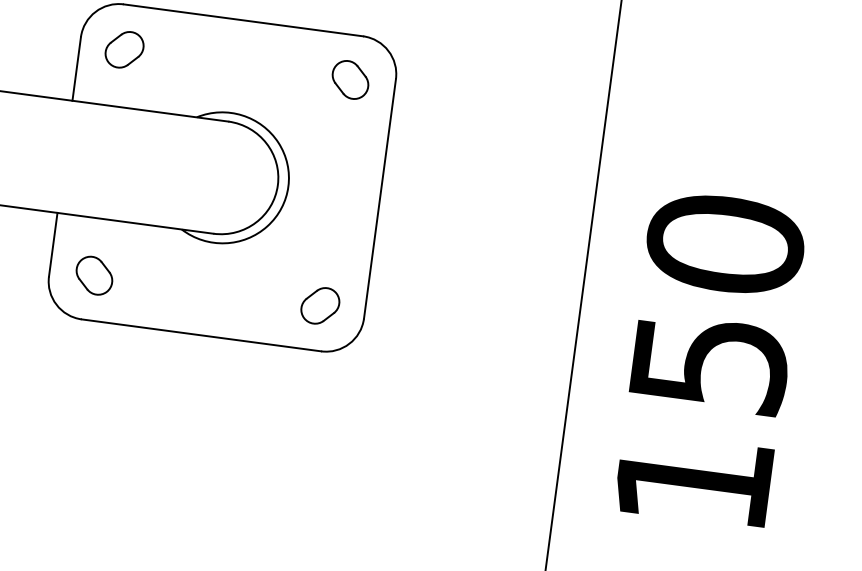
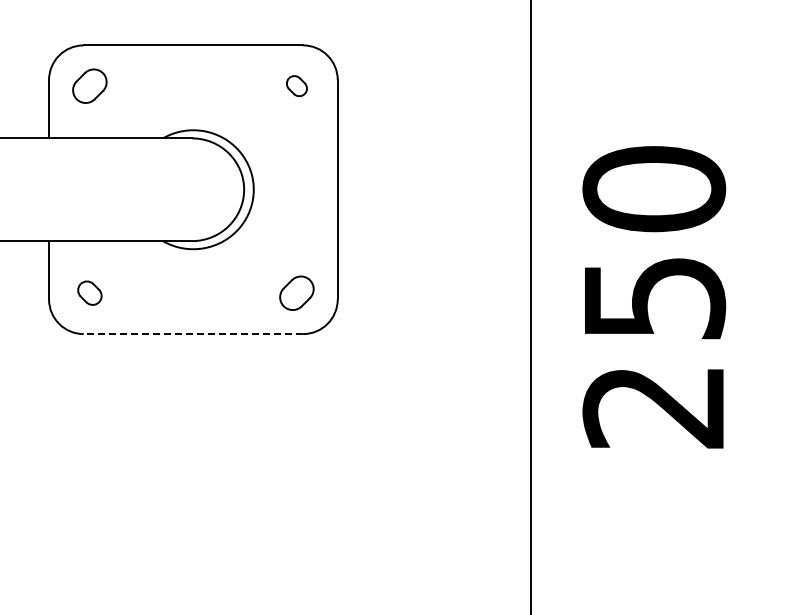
part: (350, 79) -> (296, 85), size x0.6
part: (94, 274) -> (89, 292), size x0.7
line: (201, 335) -> (193, 334), solid -> dashed
text: (691, 483) -> (652, 408), 150 -> 250

